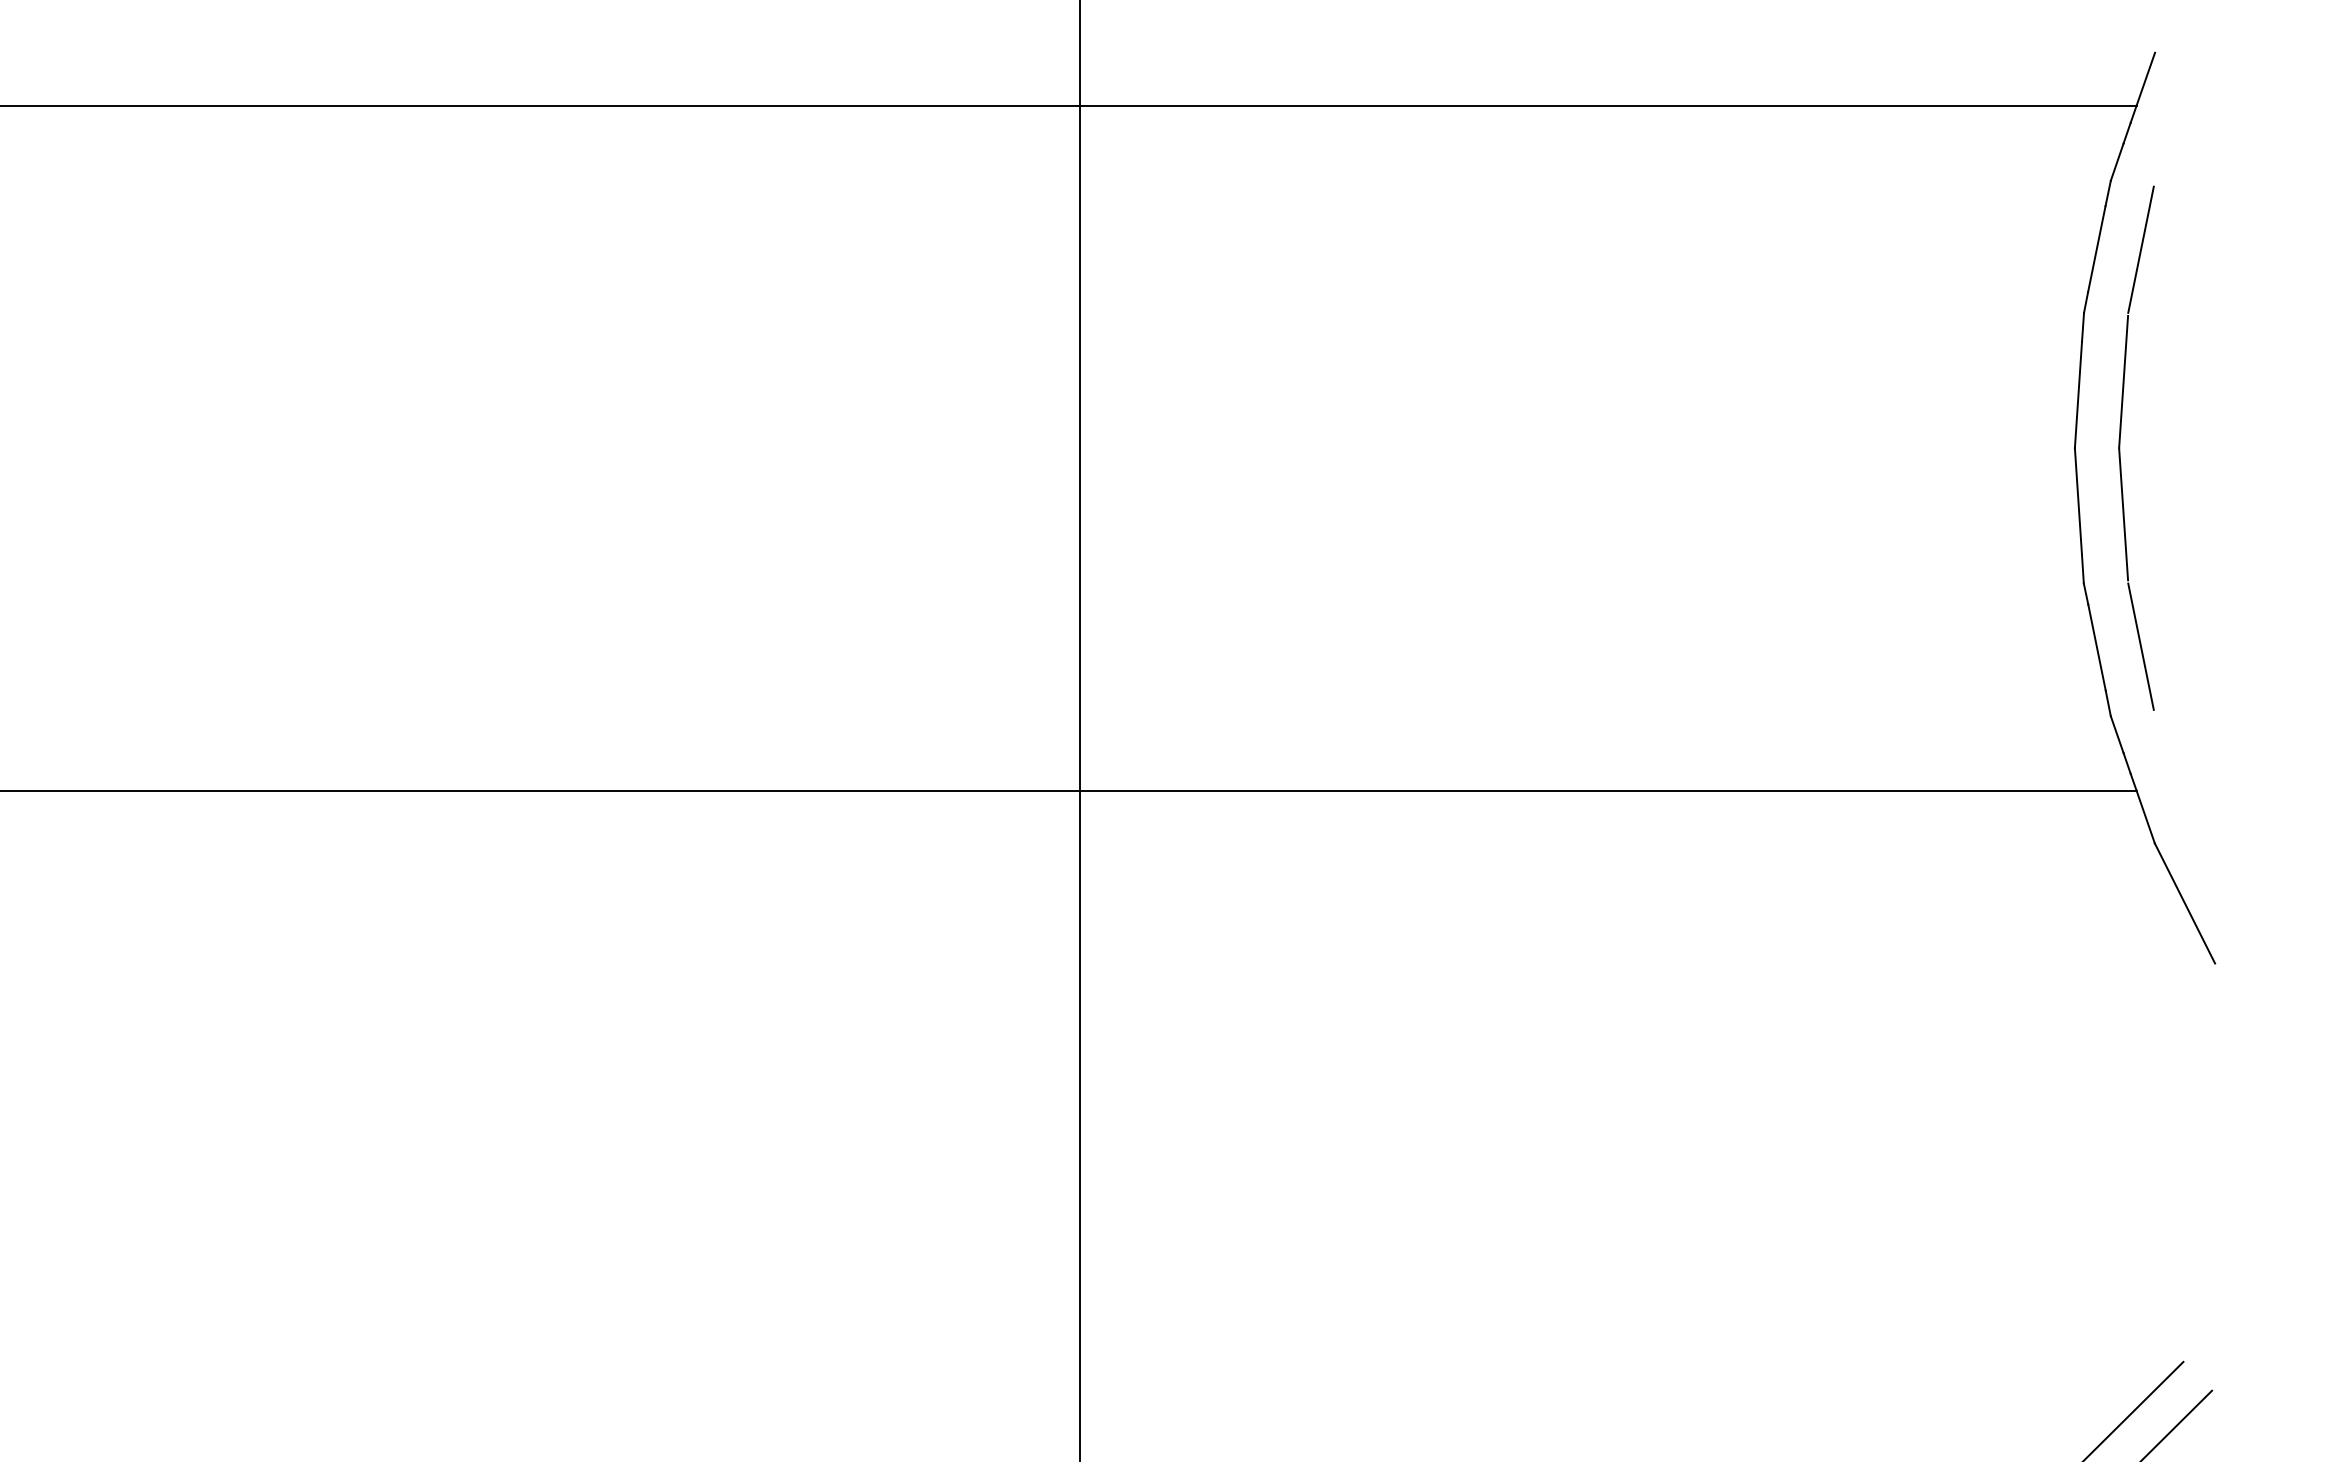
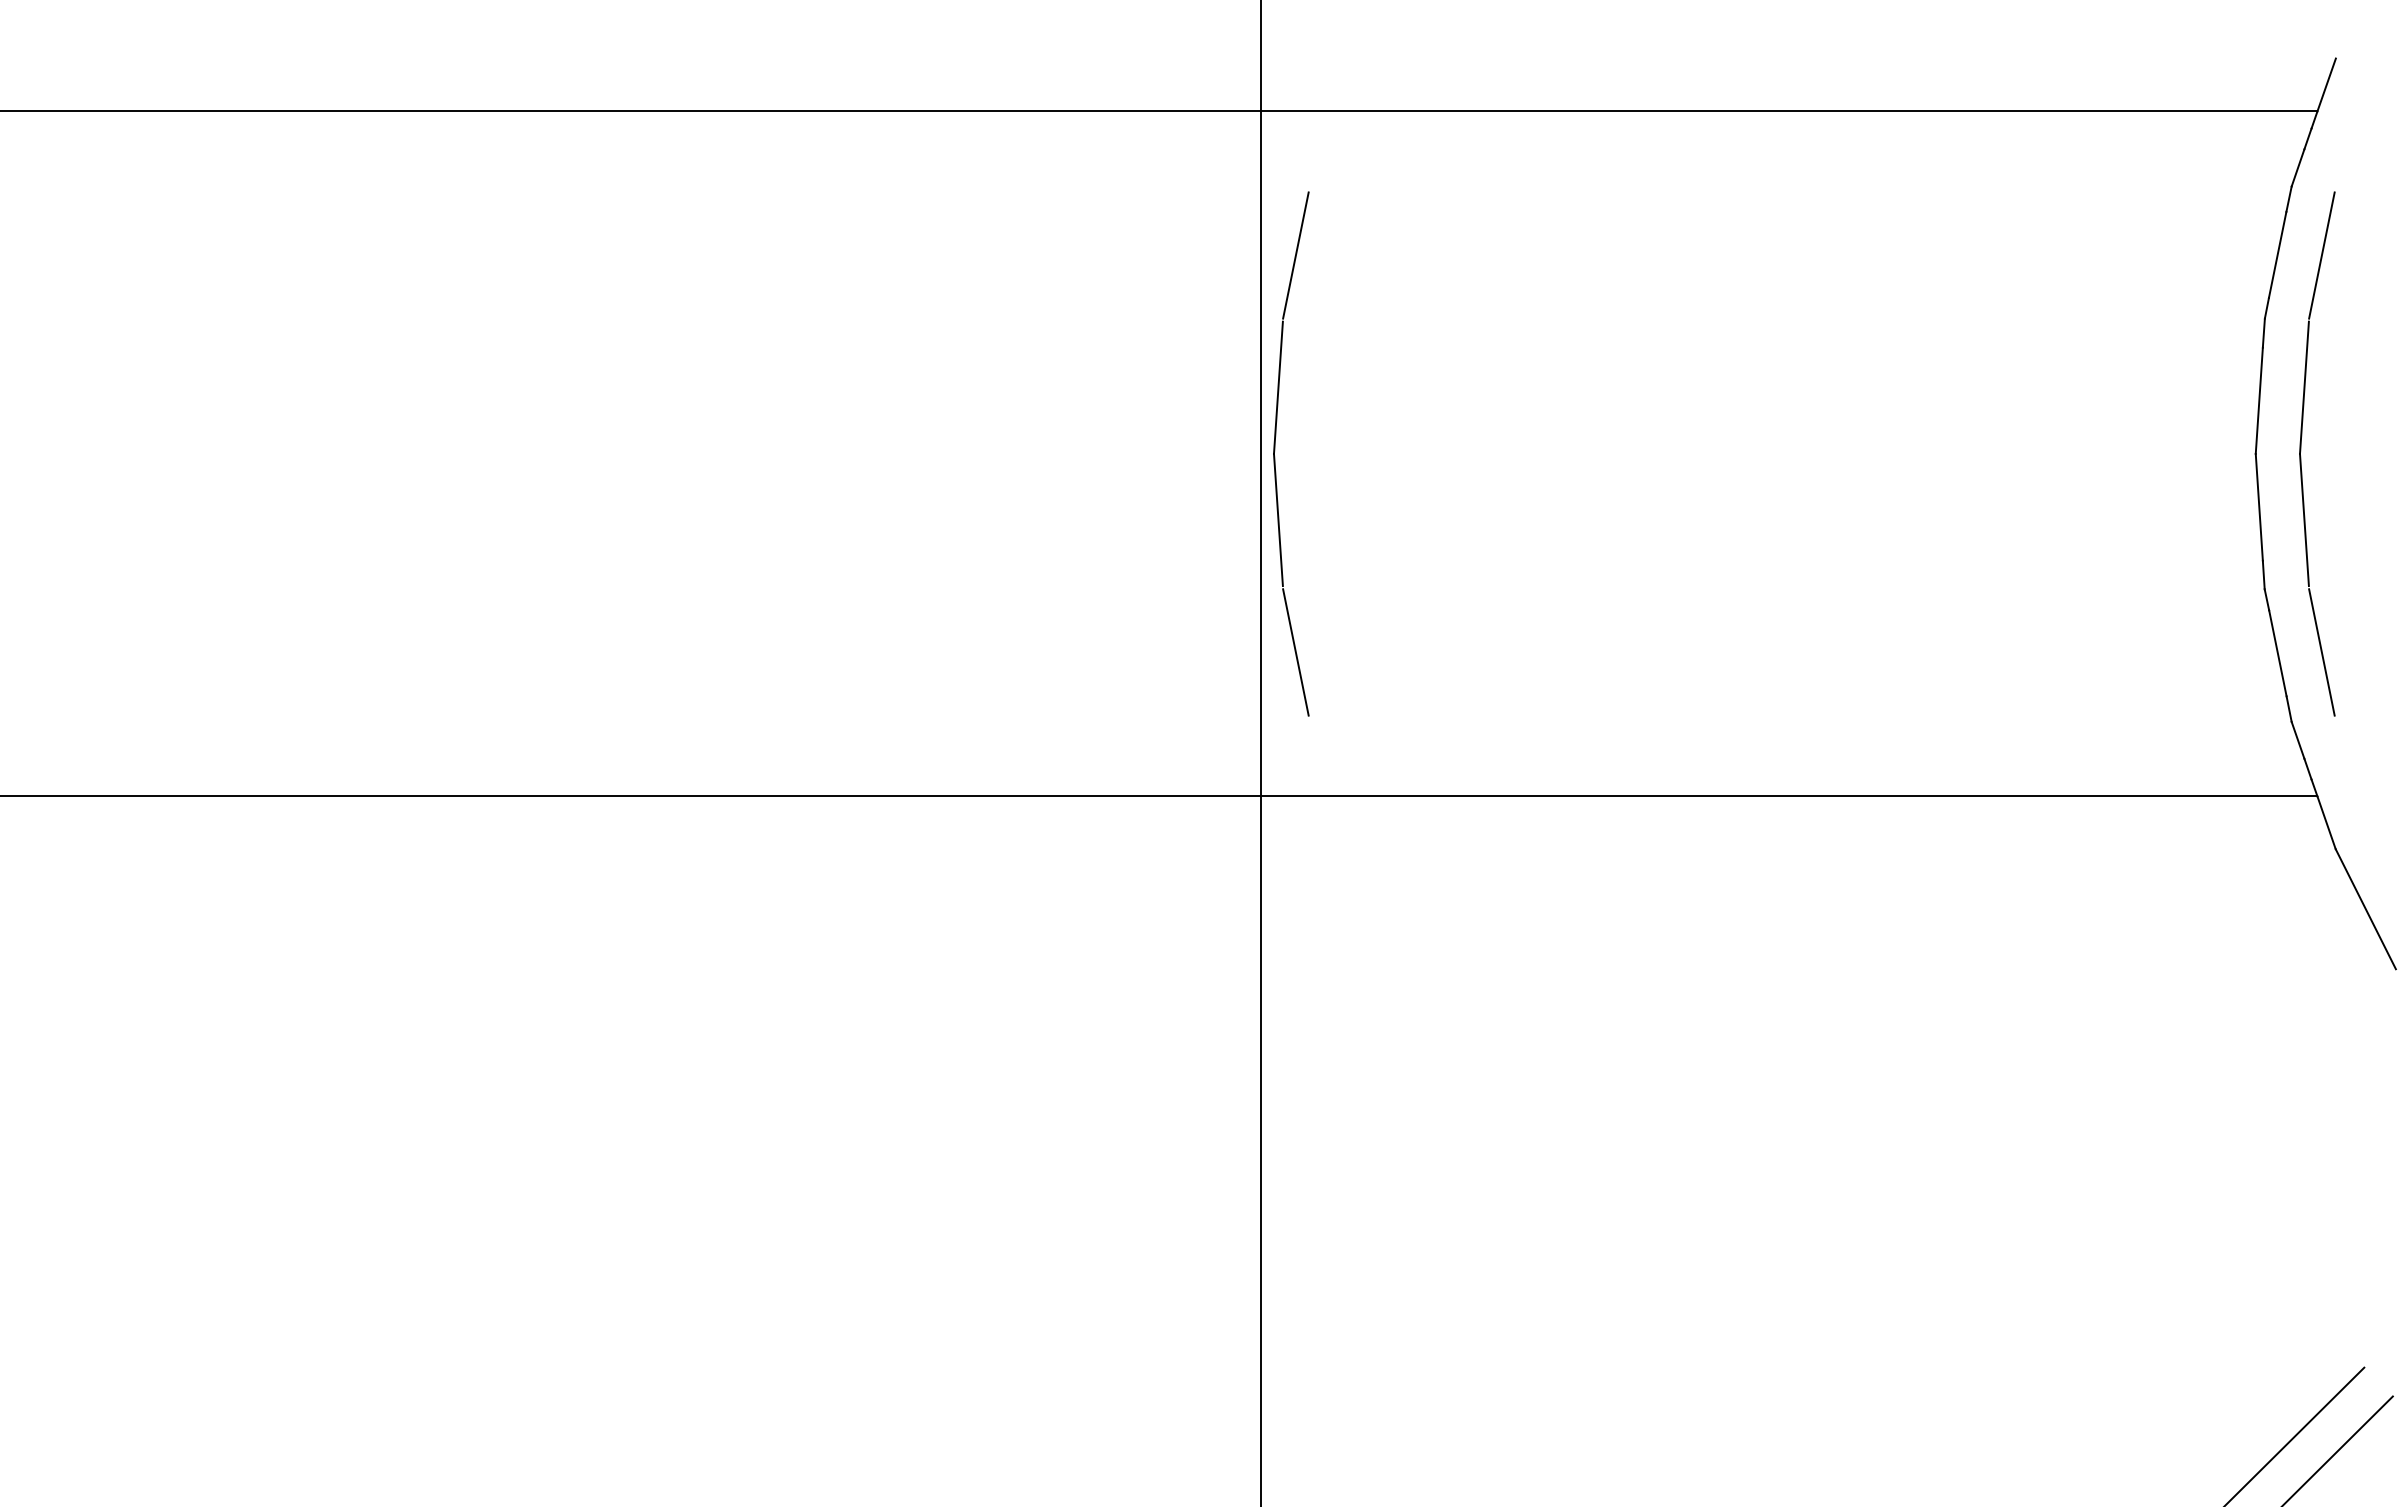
part: (1094, 445) -> (1275, 451), added

